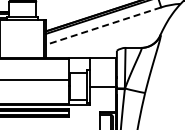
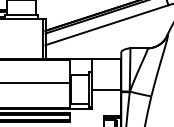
line: (103, 26) -> (107, 25), dashed -> solid

